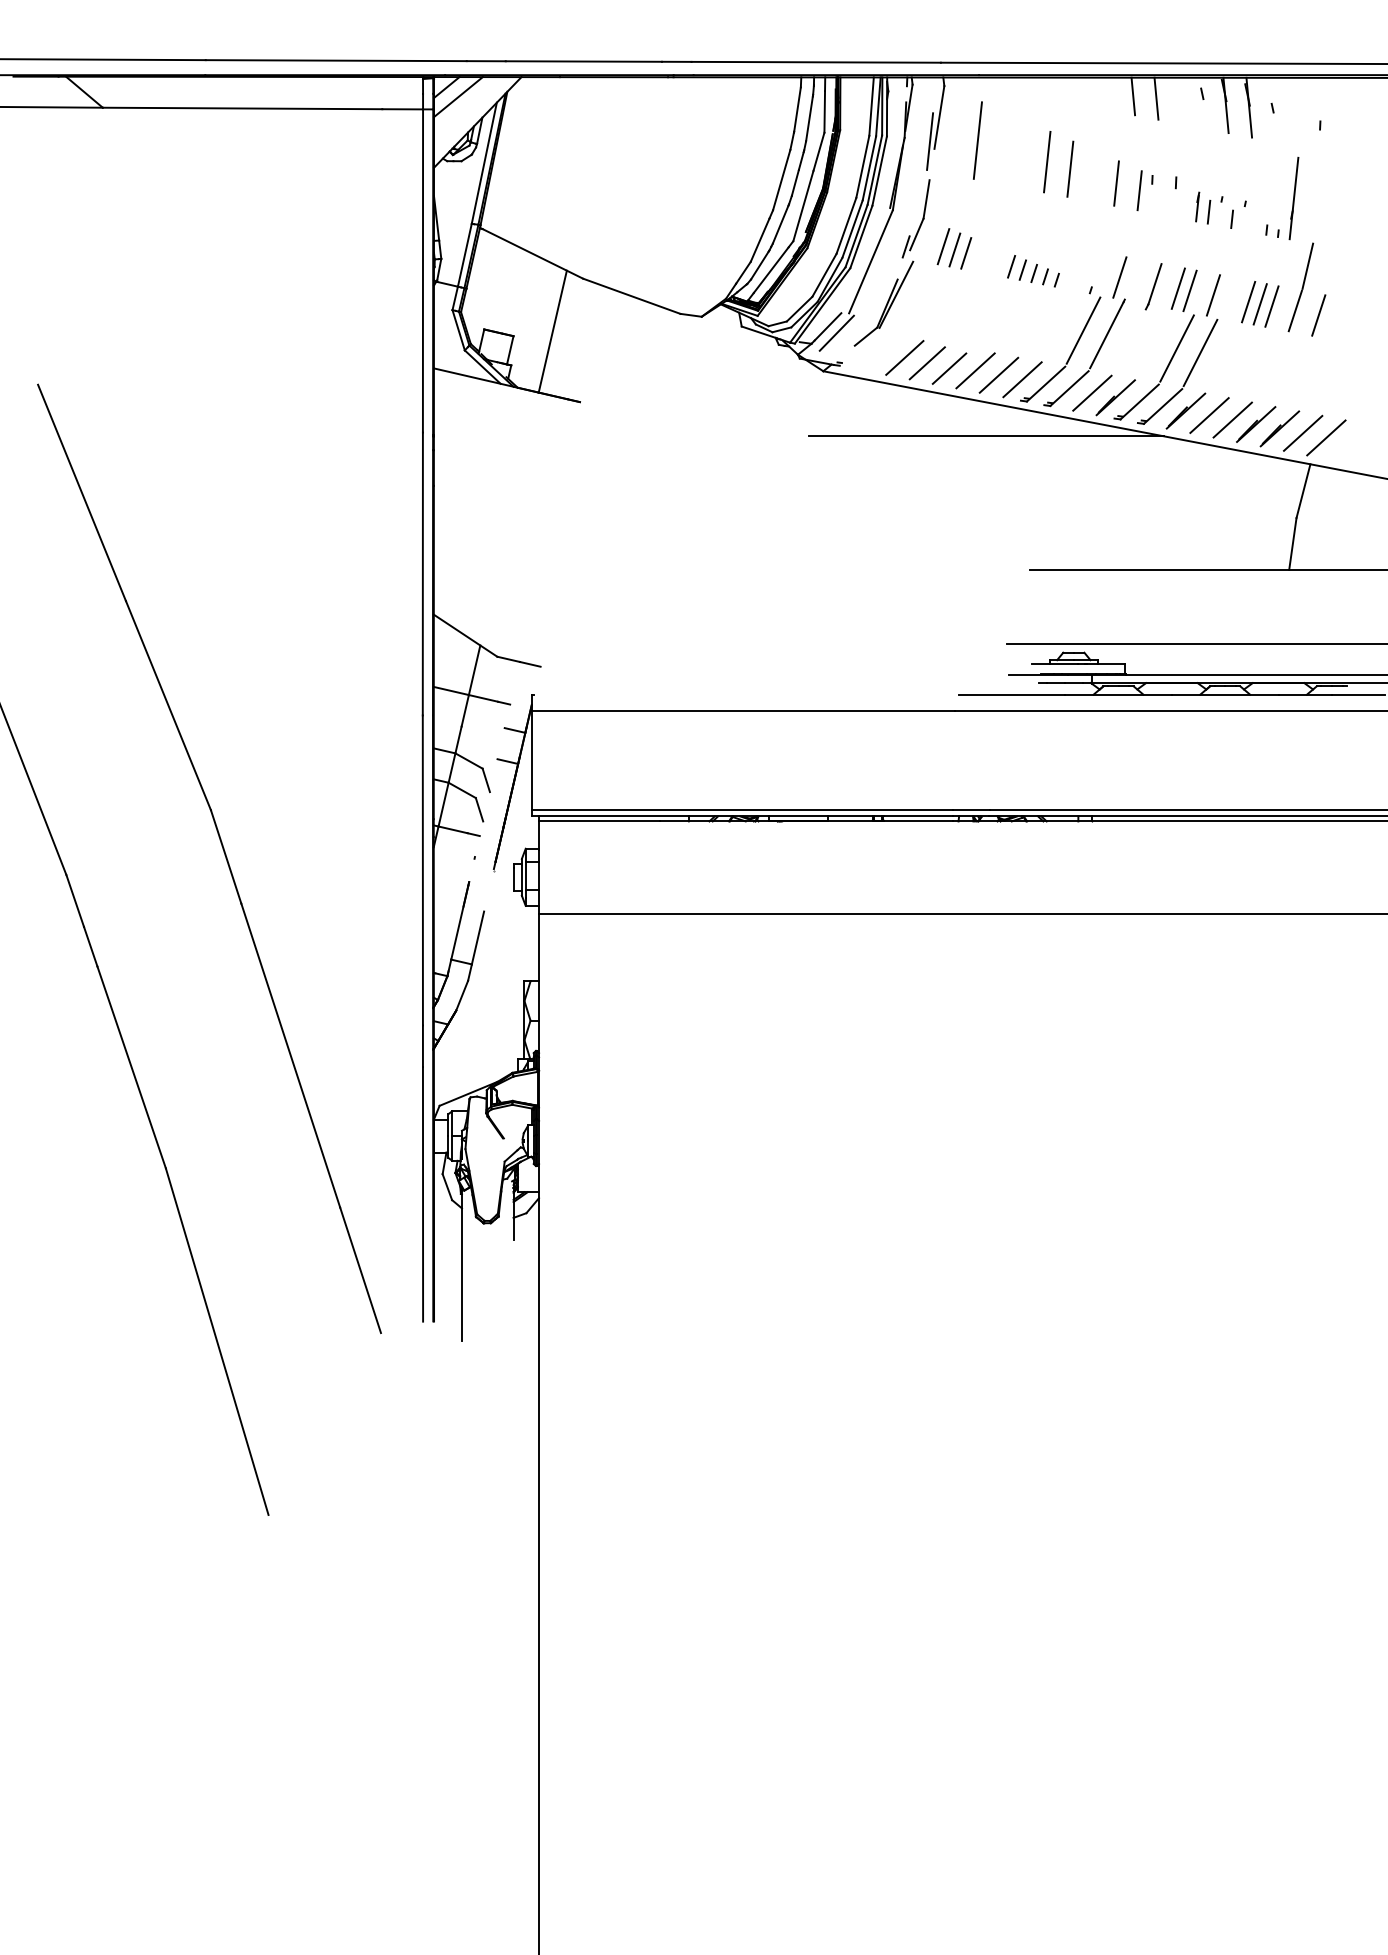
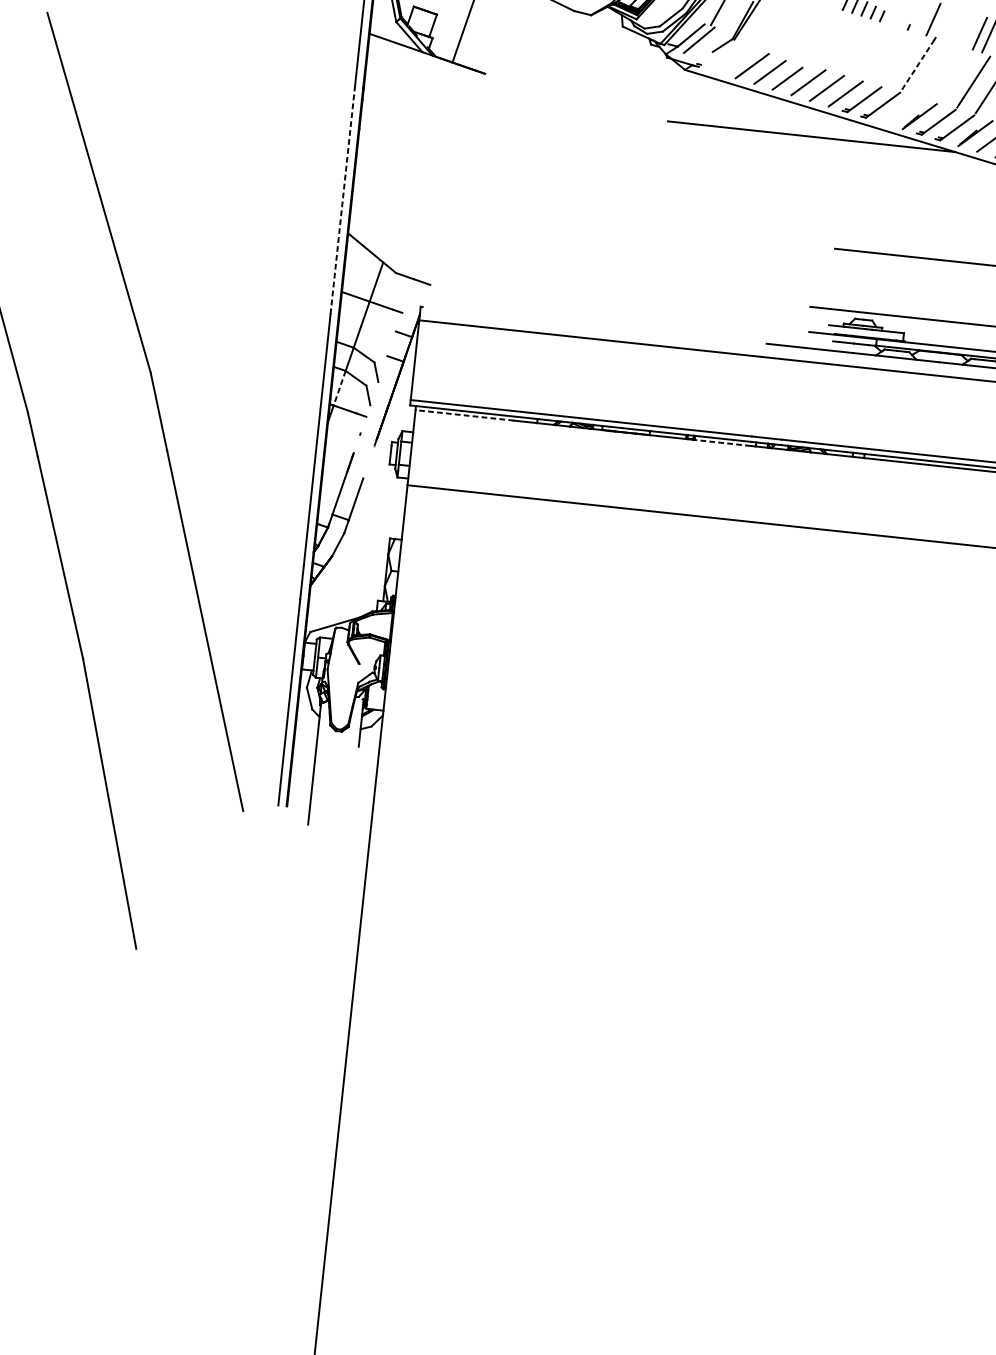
part: (1153, 286) -> (959, 29), removed
line: (1083, 330) -> (899, 59), removed
line: (1106, 335) -> (917, 65), solid -> dashed
line: (1092, 392) -> (901, 110), removed
line: (422, 573) -> (342, 199), solid -> dashed
line: (443, 805) -> (339, 388), solid -> dashed
line: (599, 821) -> (464, 415), solid -> dashed
line: (917, 821) -> (722, 442), solid -> dashed

